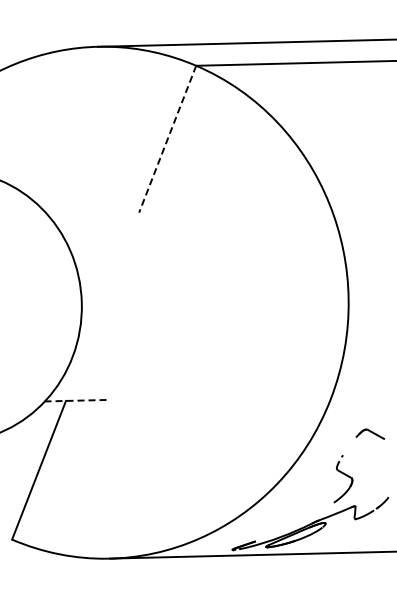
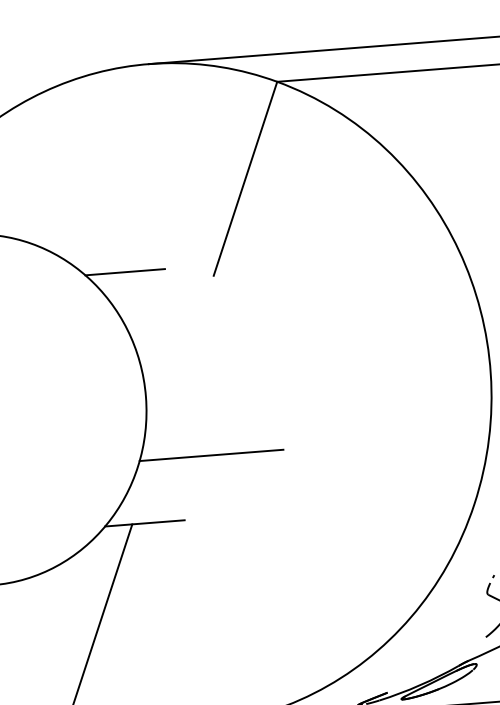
line: (167, 139) -> (245, 179), dashed -> solid
line: (70, 205) -> (124, 271), added
line: (129, 350) -> (210, 454), added
line: (75, 400) -> (144, 523), dashed -> solid

